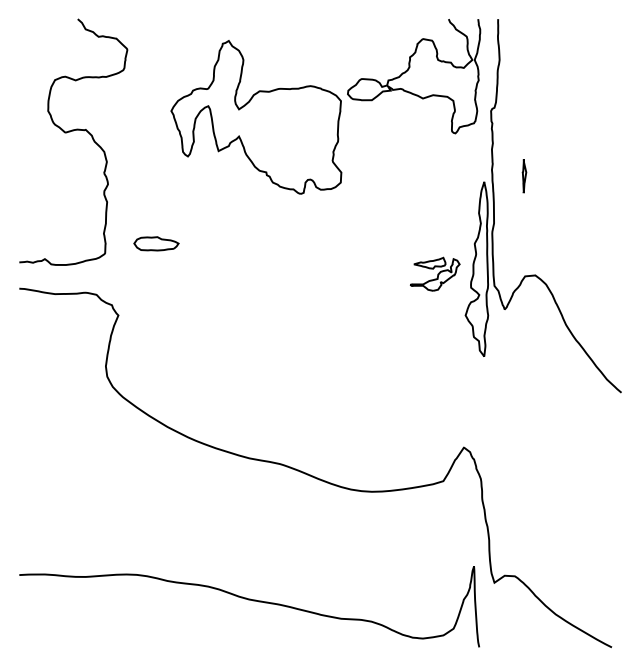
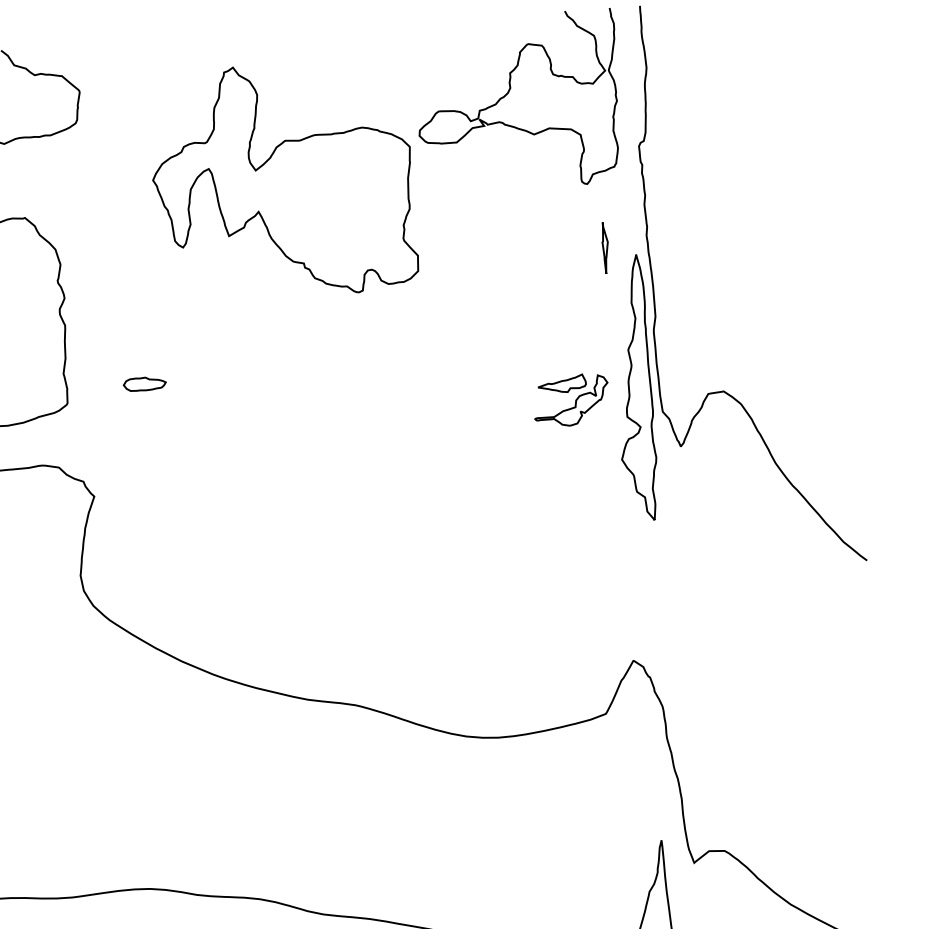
part: (524, 176) -> (605, 248), moved
part: (156, 244) -> (144, 384), size x0.62

